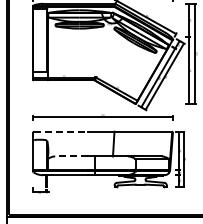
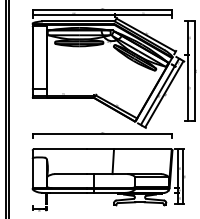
line: (60, 131) -> (60, 149), dashed -> solid
line: (70, 156) -> (70, 174), dashed -> solid

